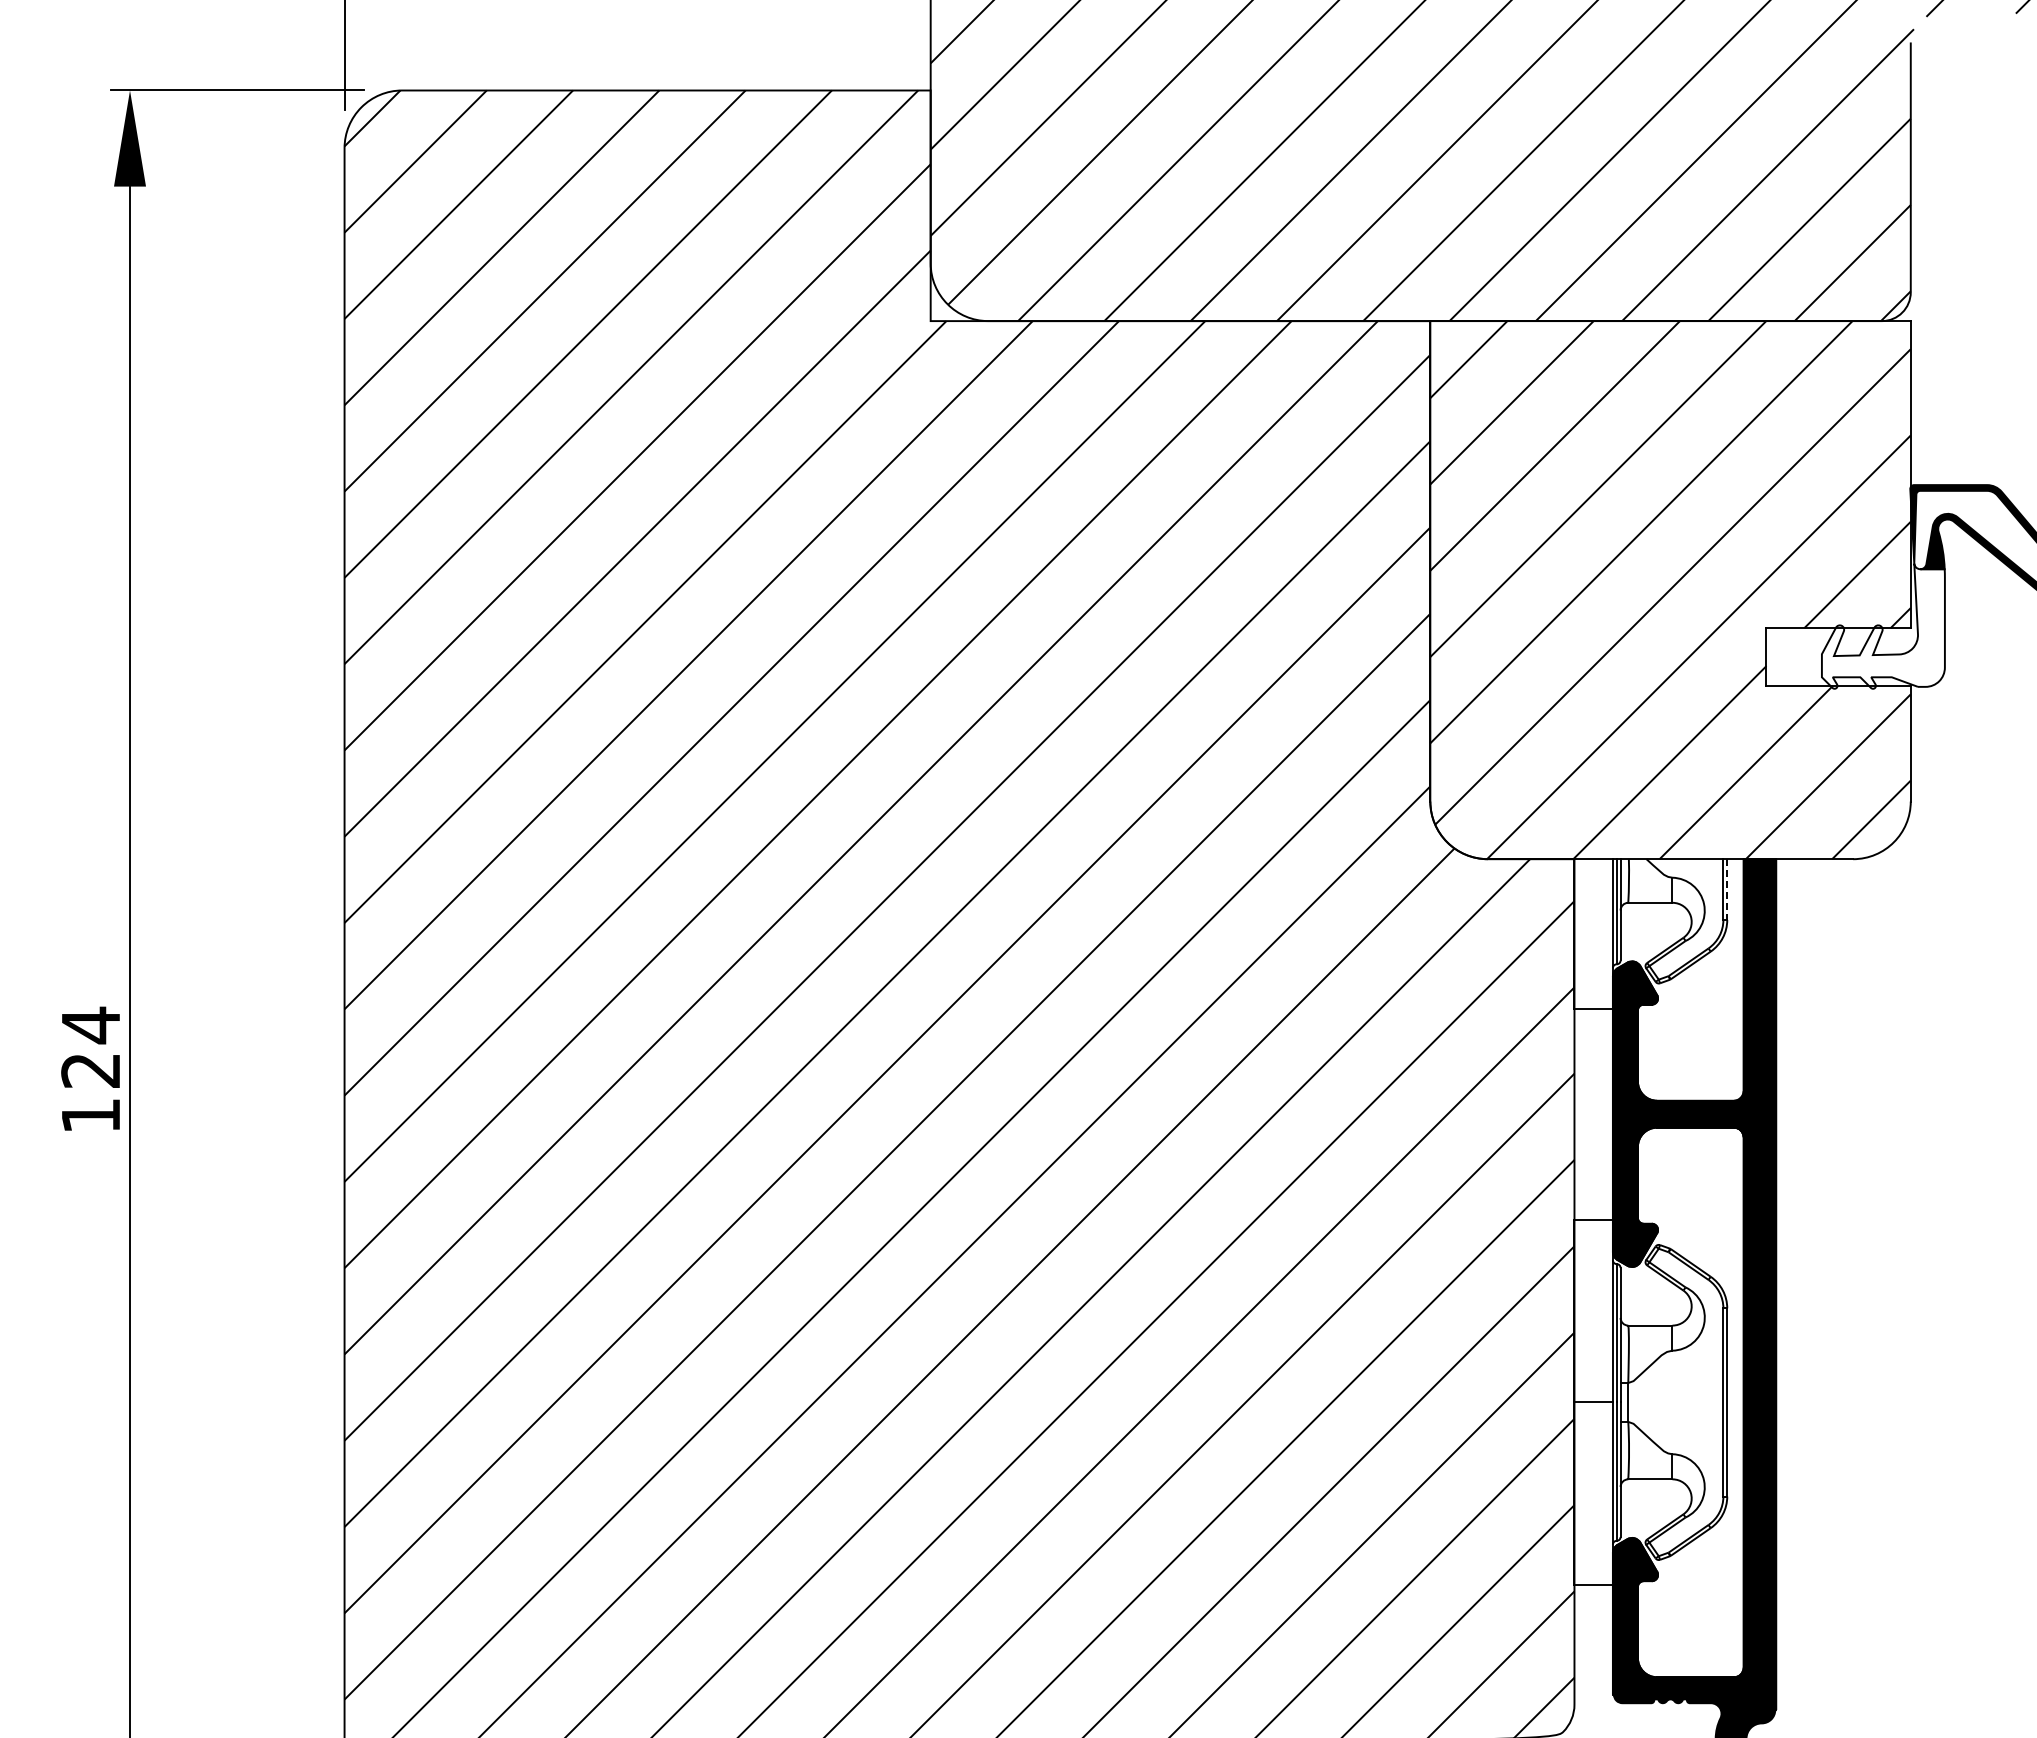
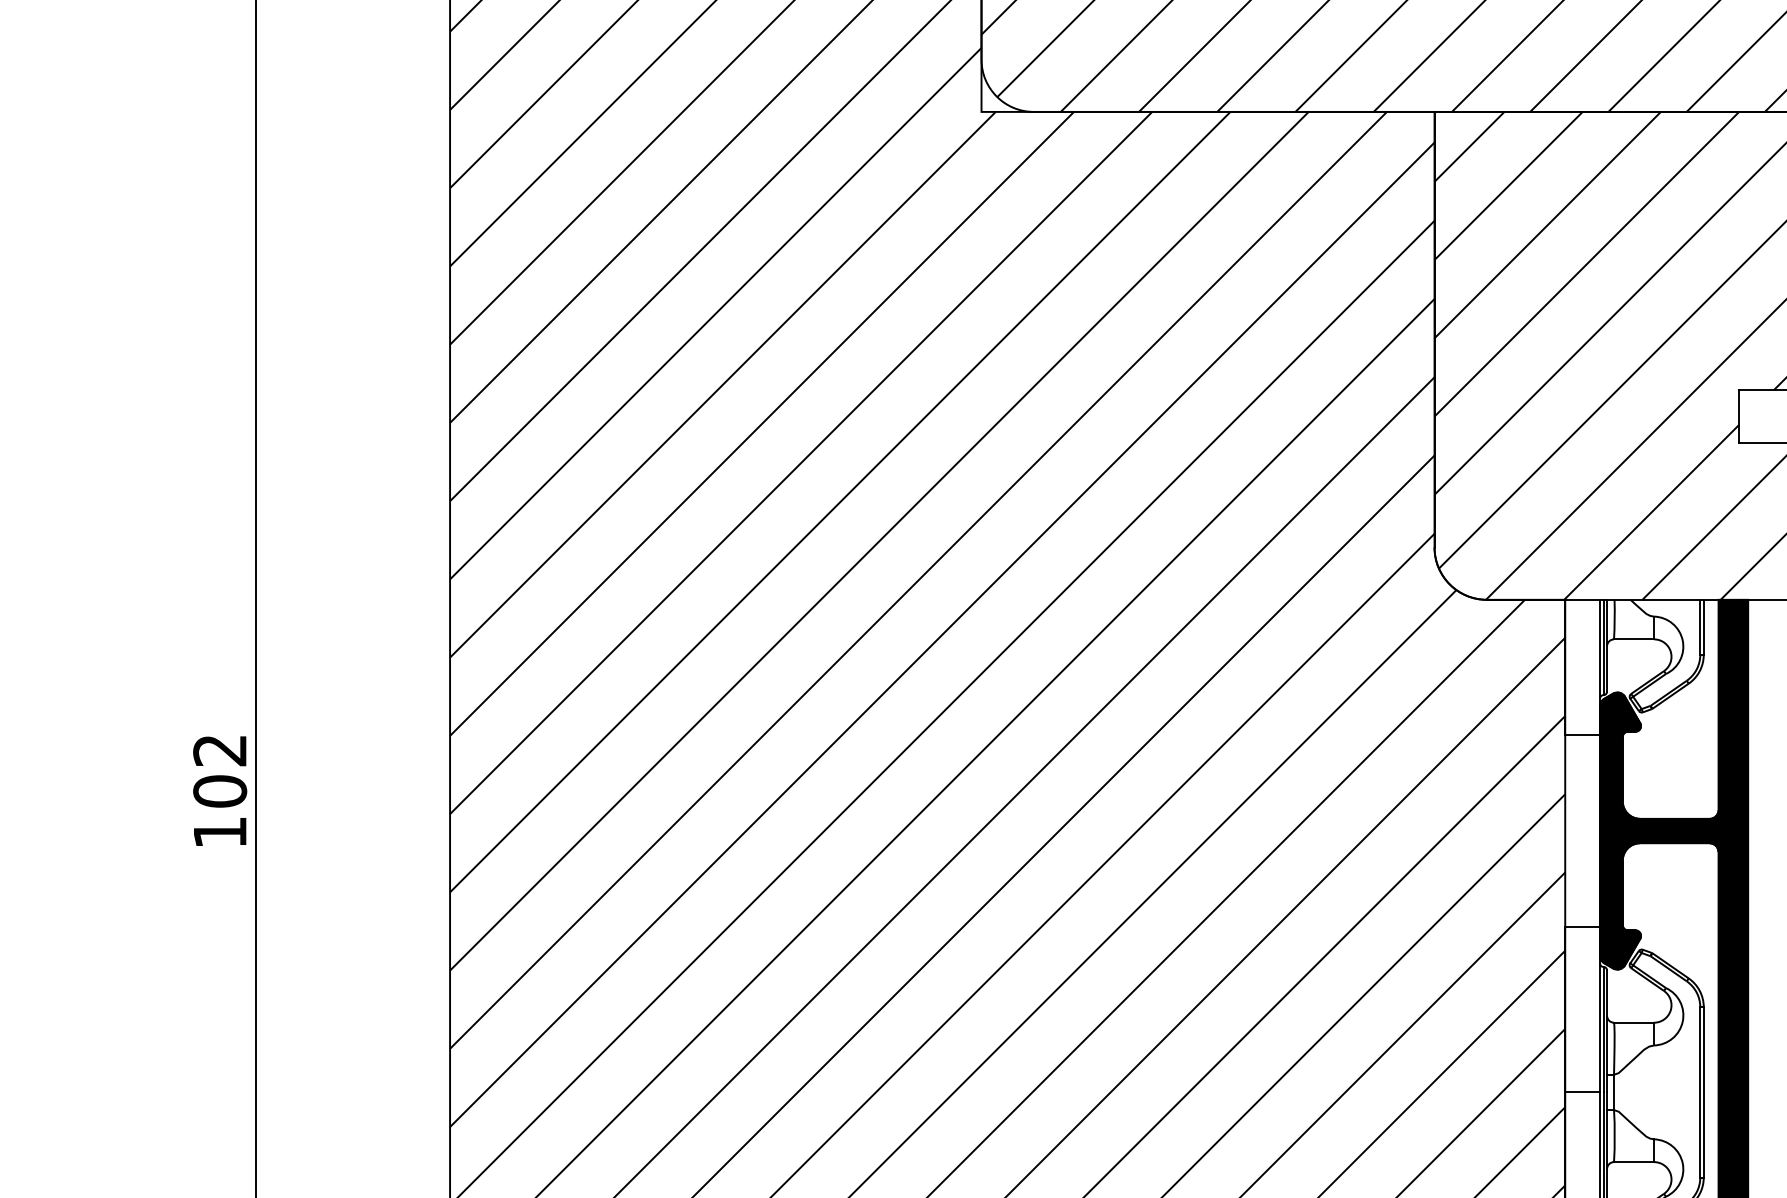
line: (1727, 890) -> (1703, 628), dashed -> solid
text: (90, 1047) -> (219, 770), 124 -> 102

